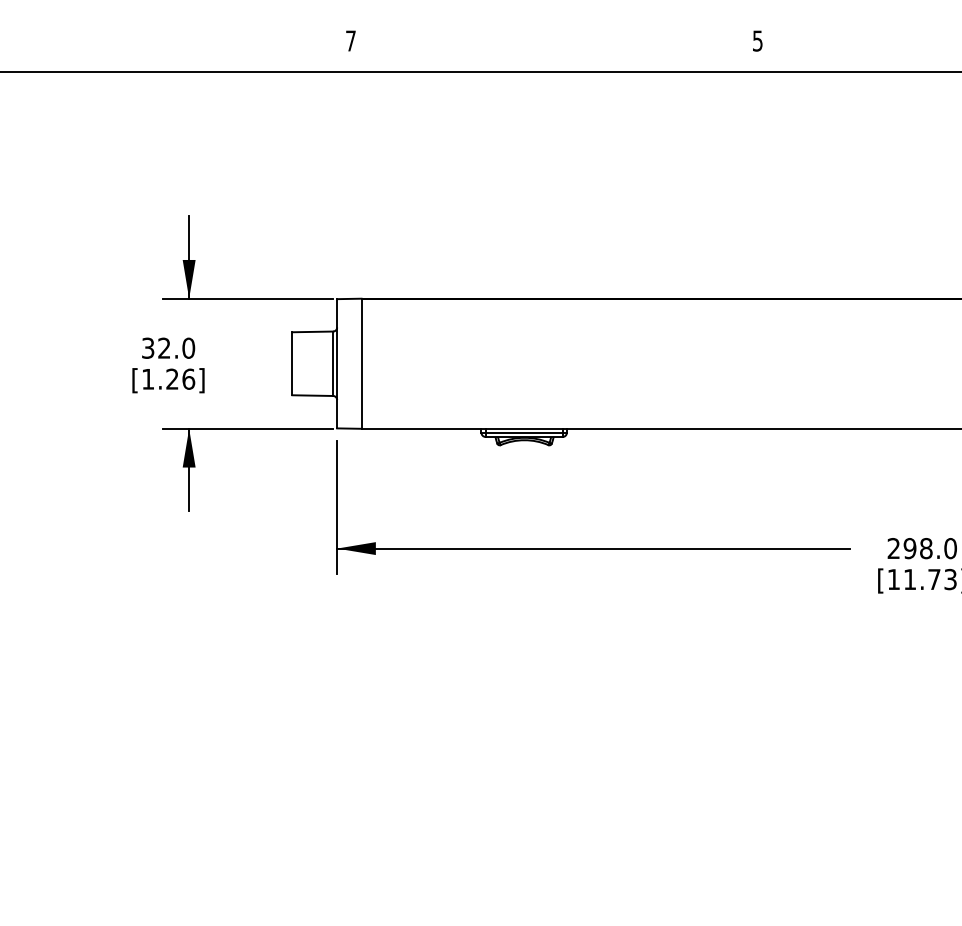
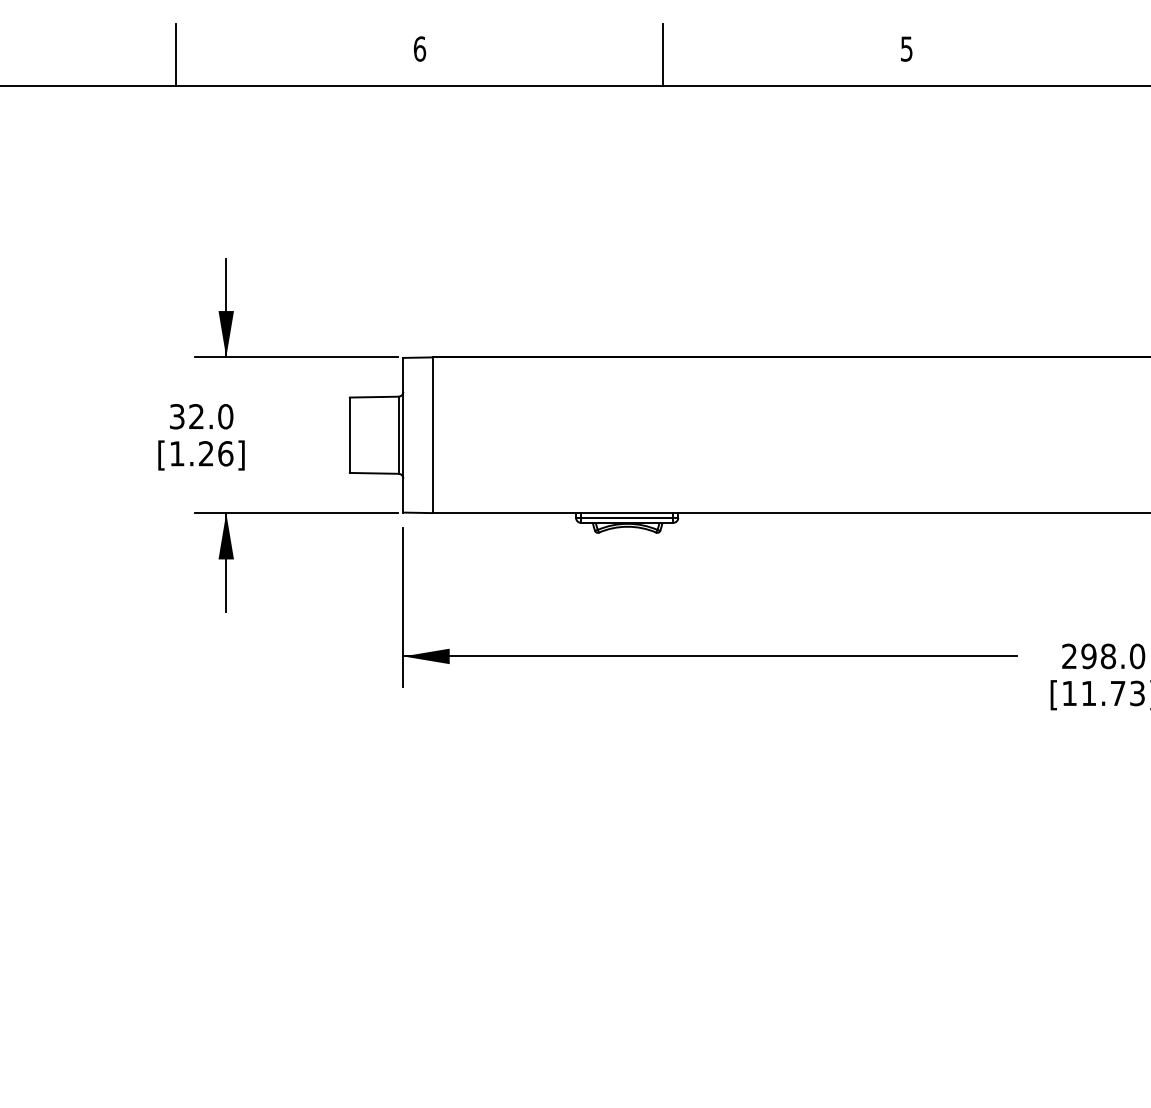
text: (351, 40) -> (420, 48), 7 -> 6
line: (147, 46) -> (176, 55), added
line: (554, 46) -> (663, 55), added

